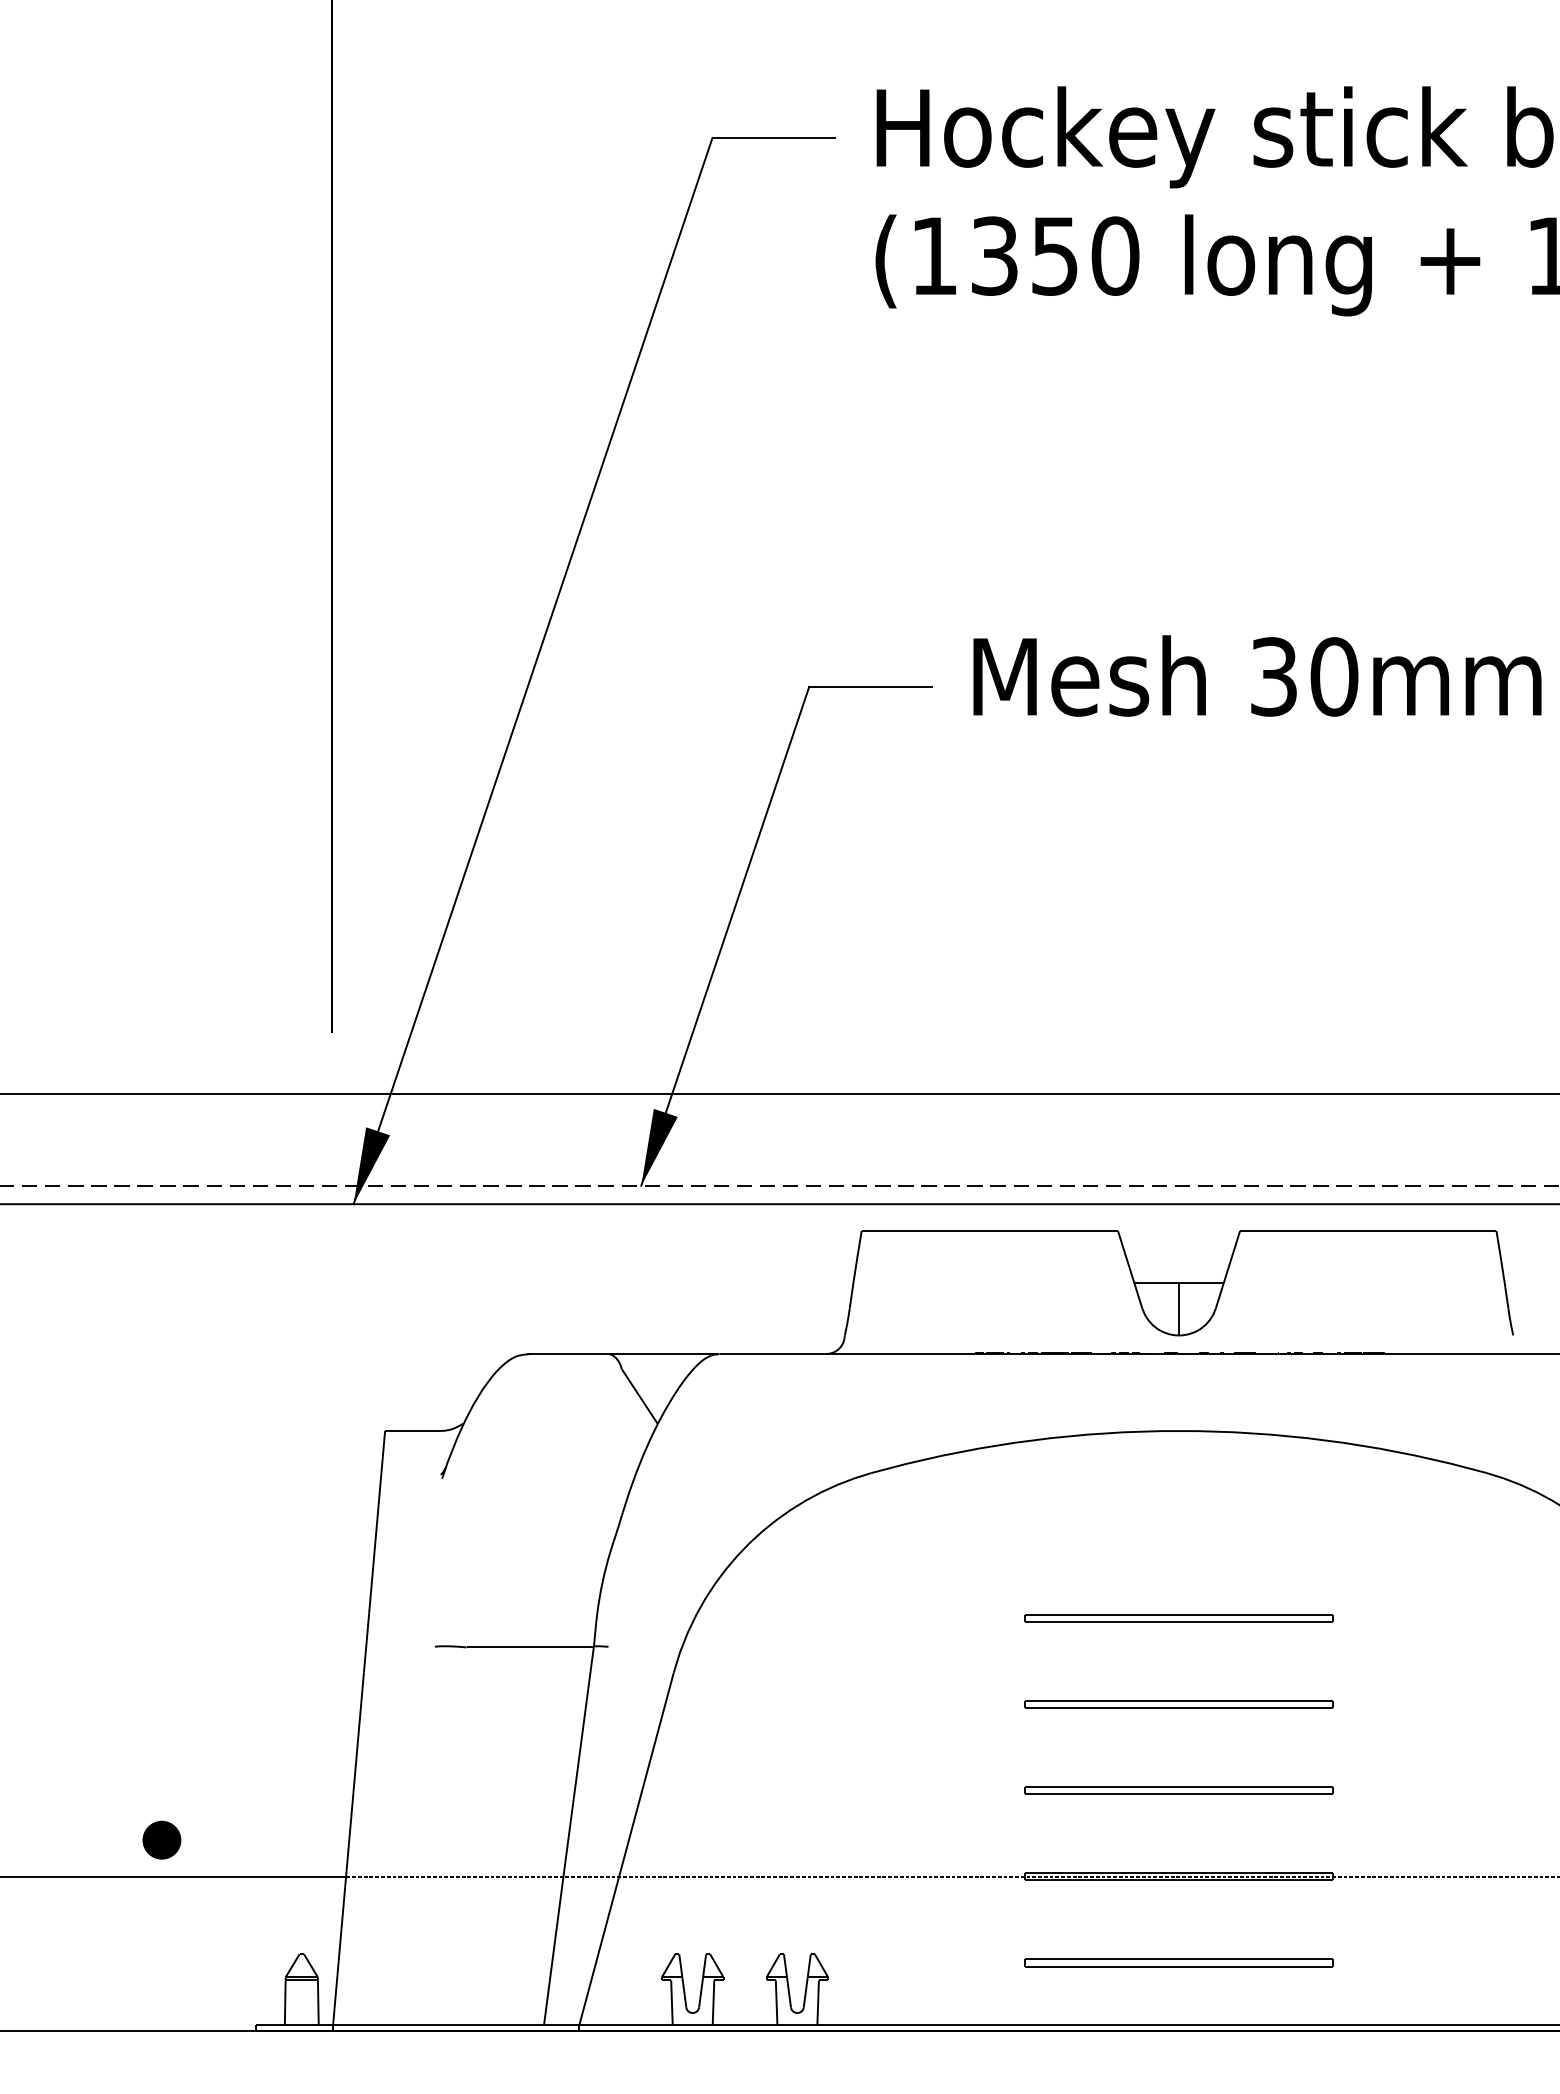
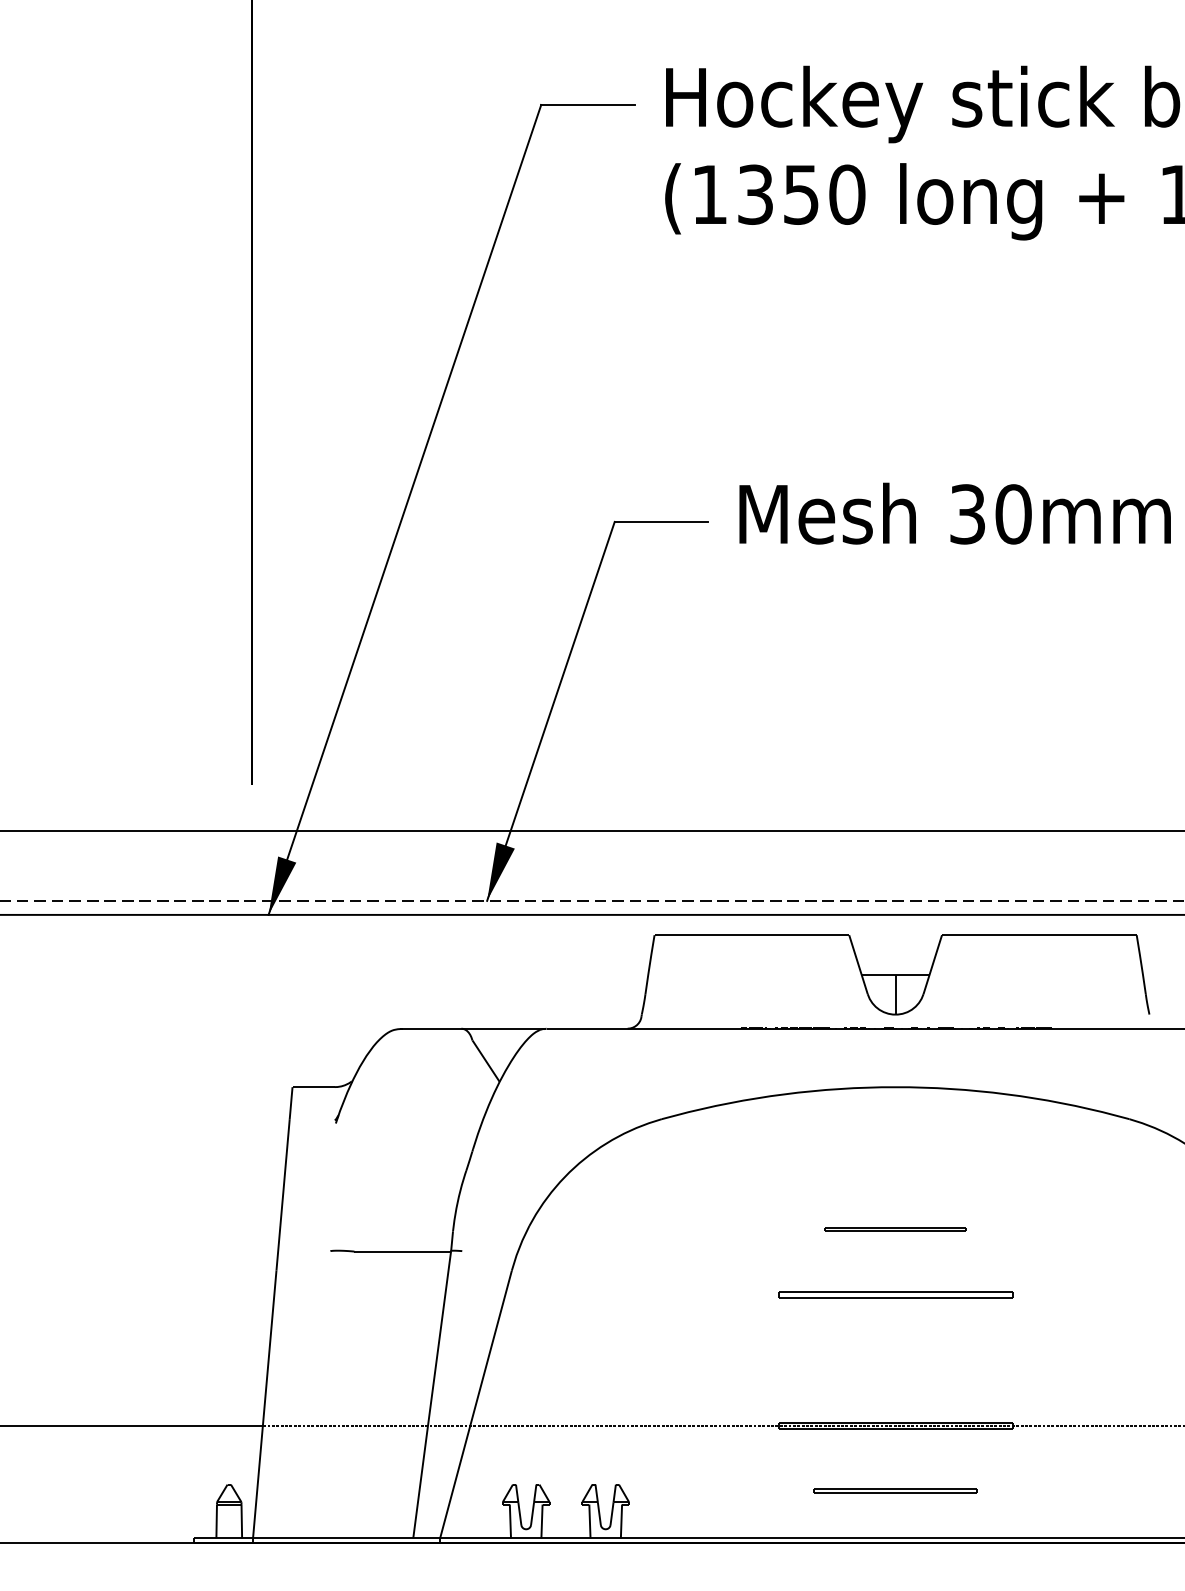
part: (1178, 1618) -> (895, 1229), size x0.6
part: (1178, 1790) -> (895, 1360), removed
part: (161, 1839) -> (122, 1397), removed
part: (1178, 1962) -> (895, 1490), size x0.7

